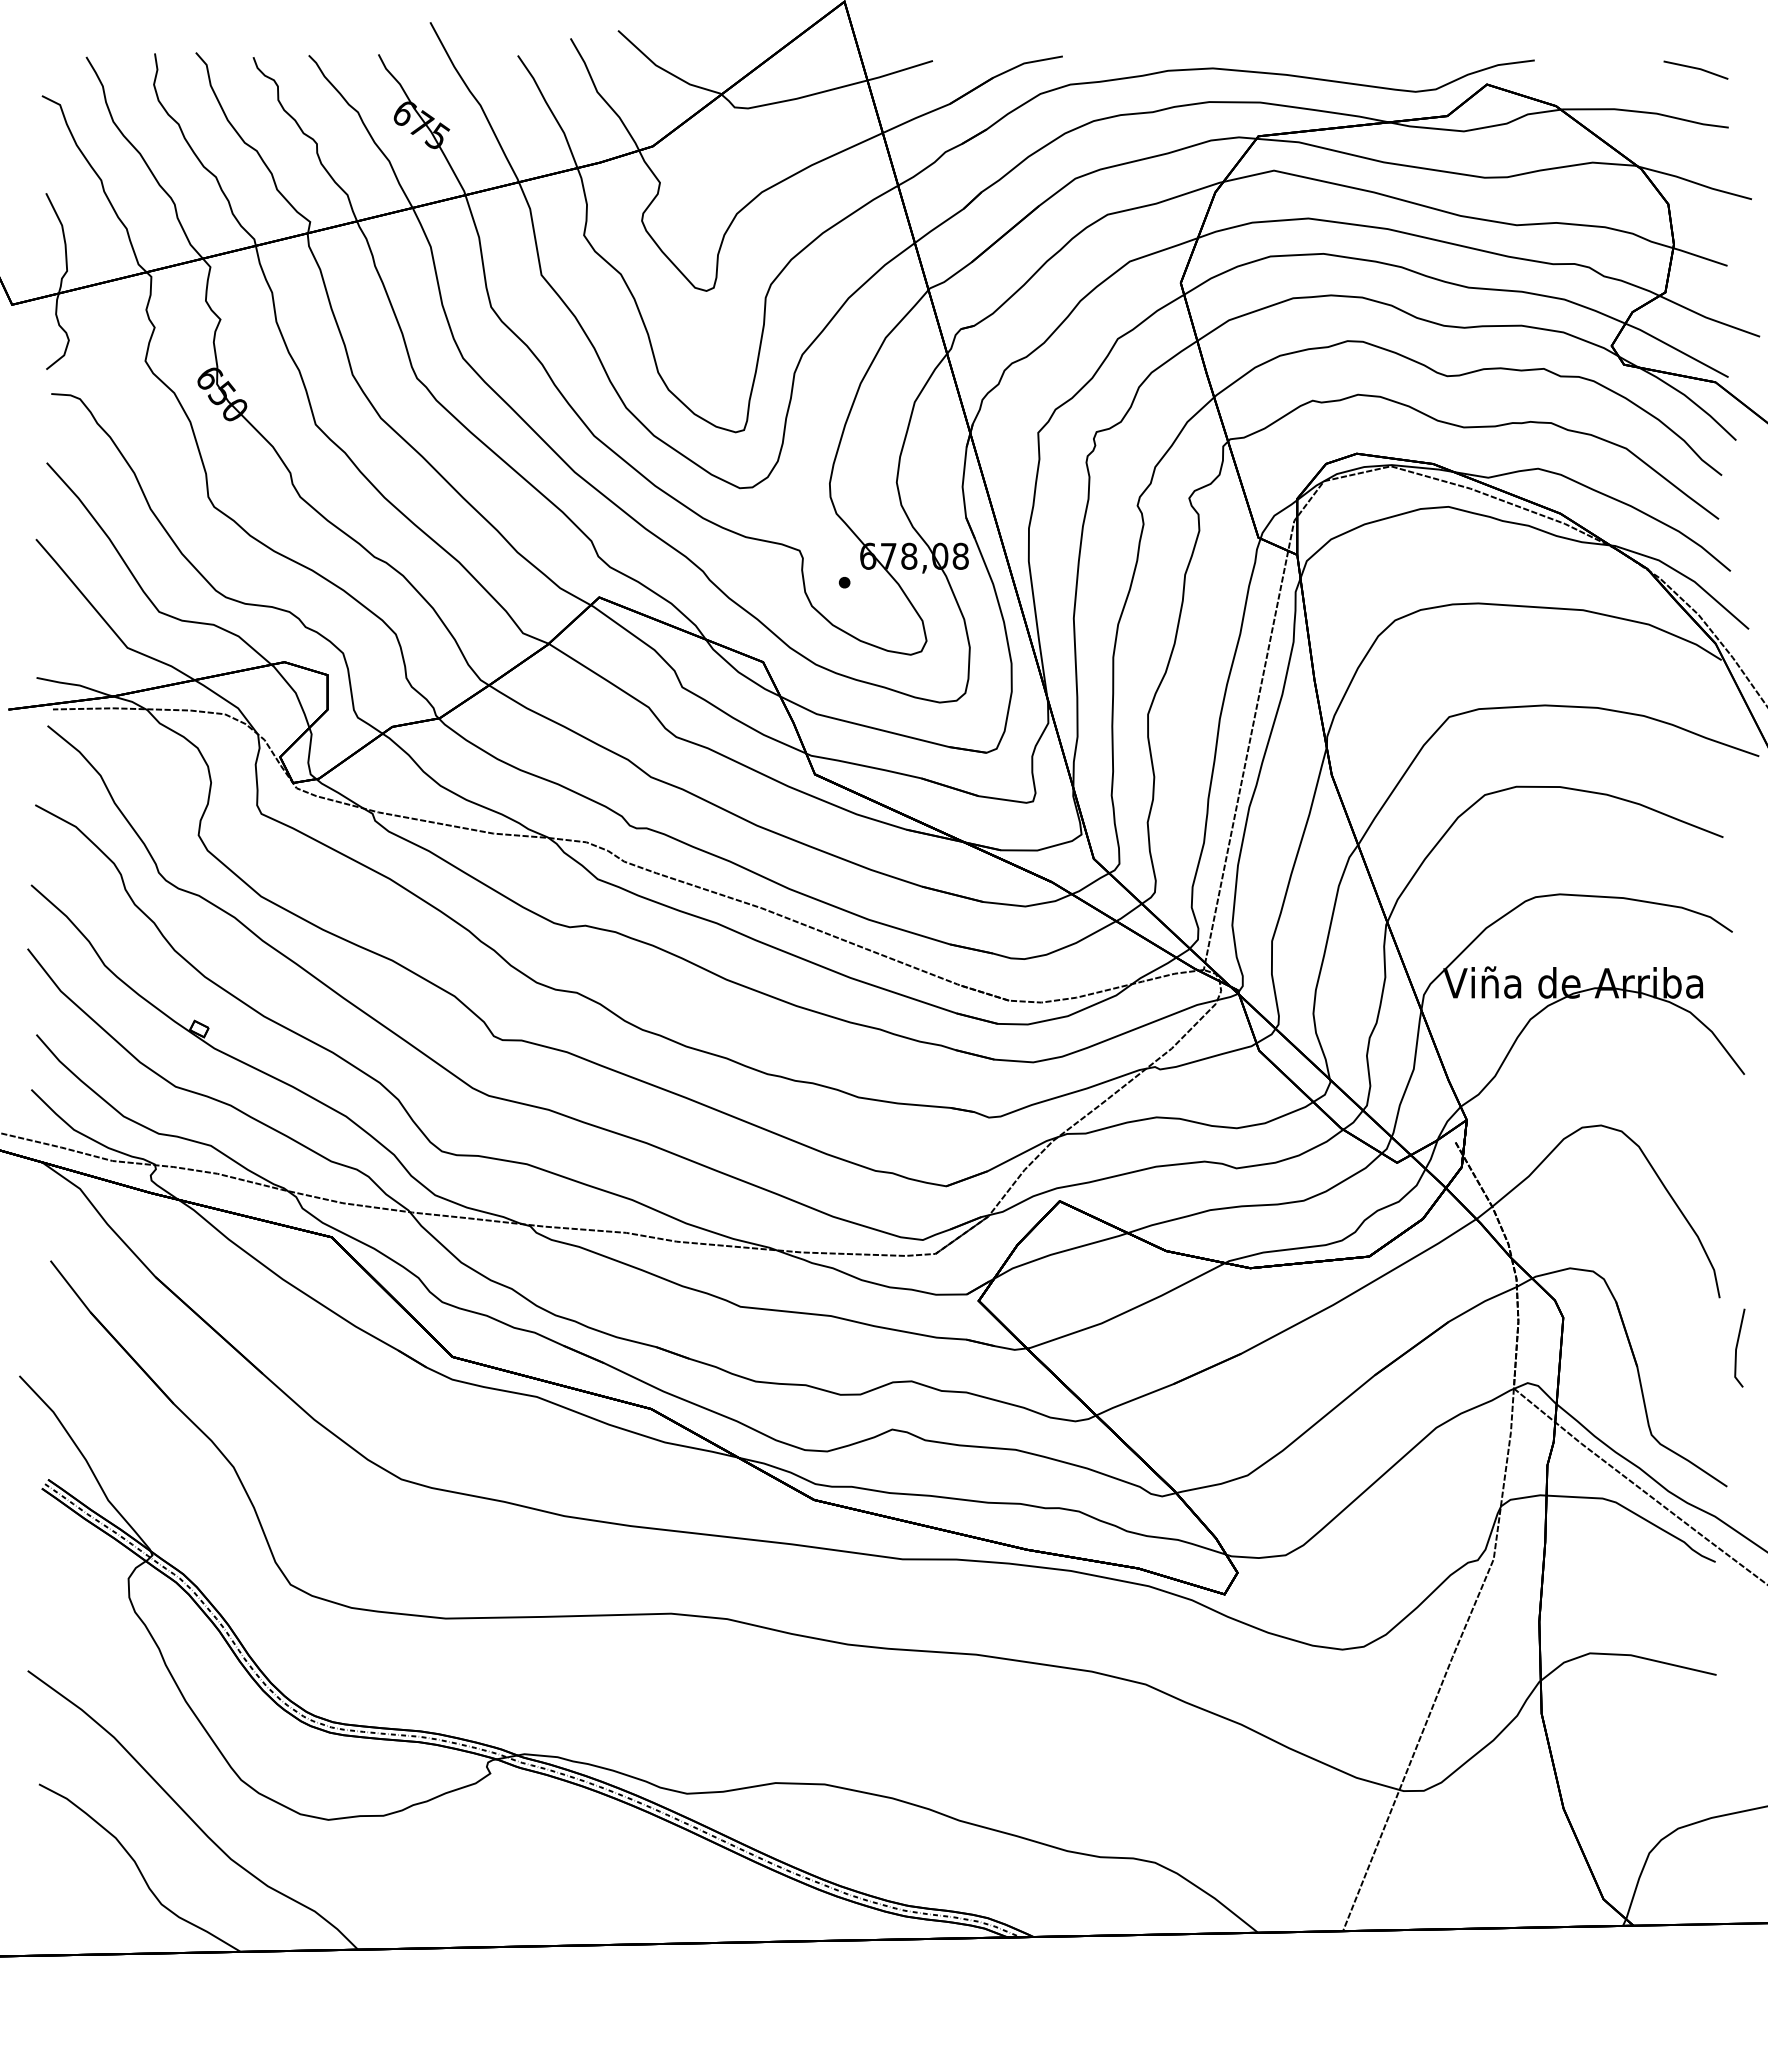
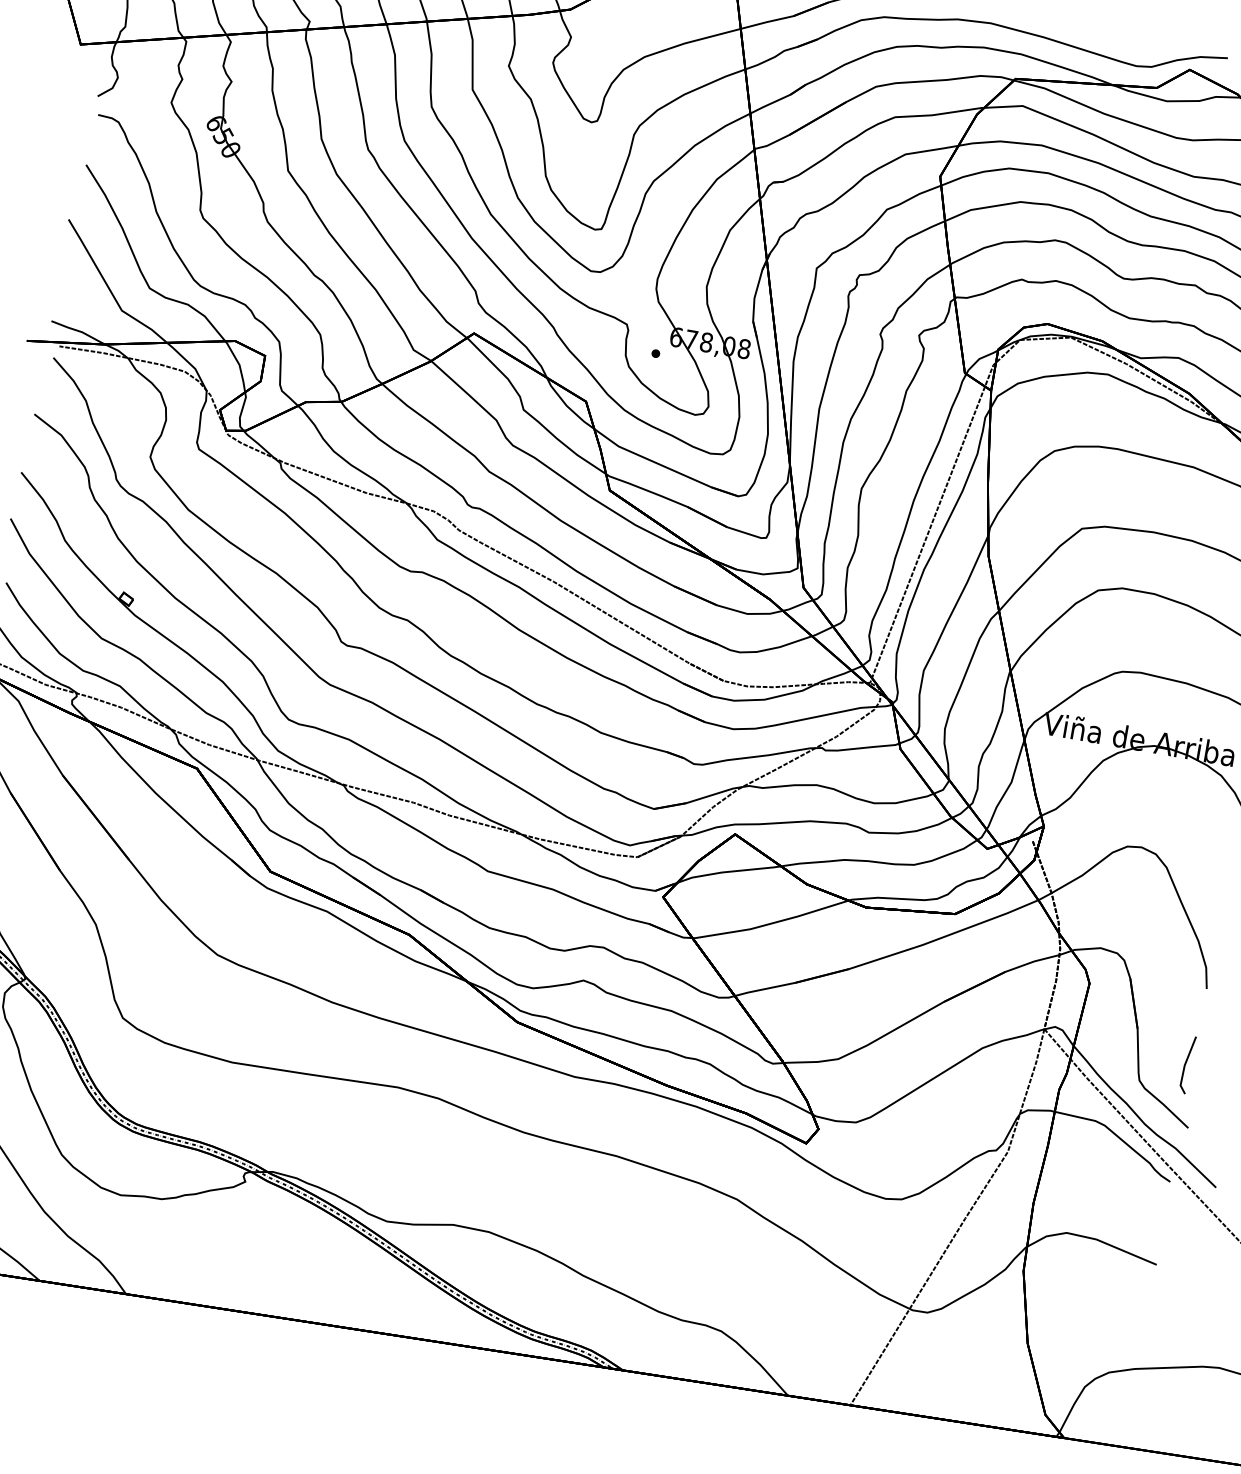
line: (1737, 1347) -> (1186, 1064), moved

